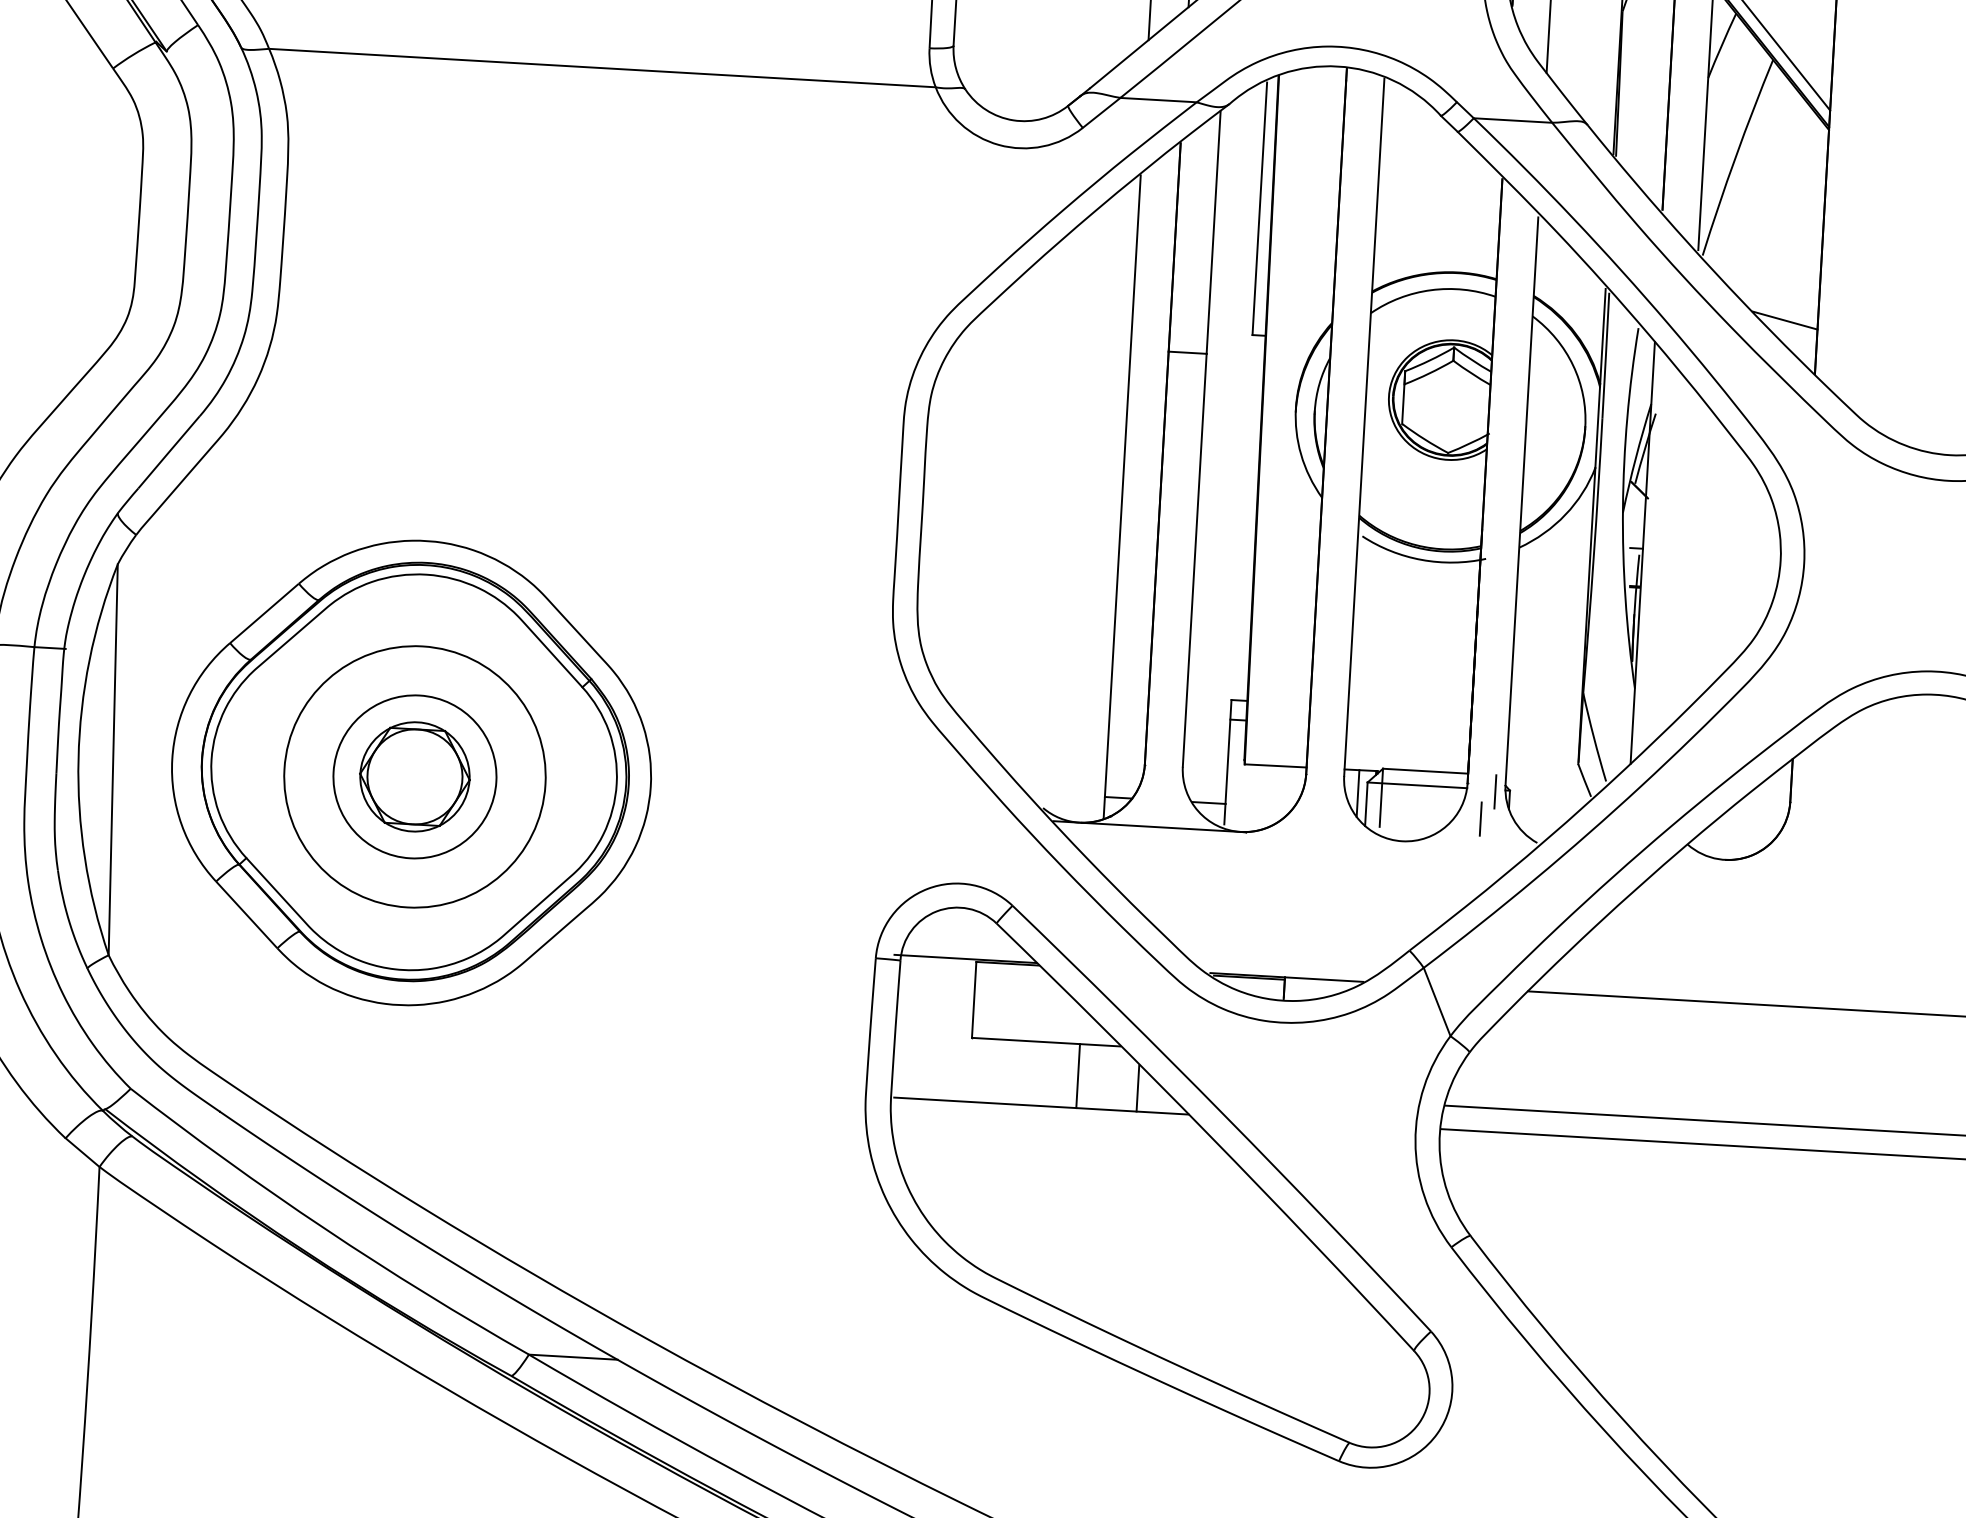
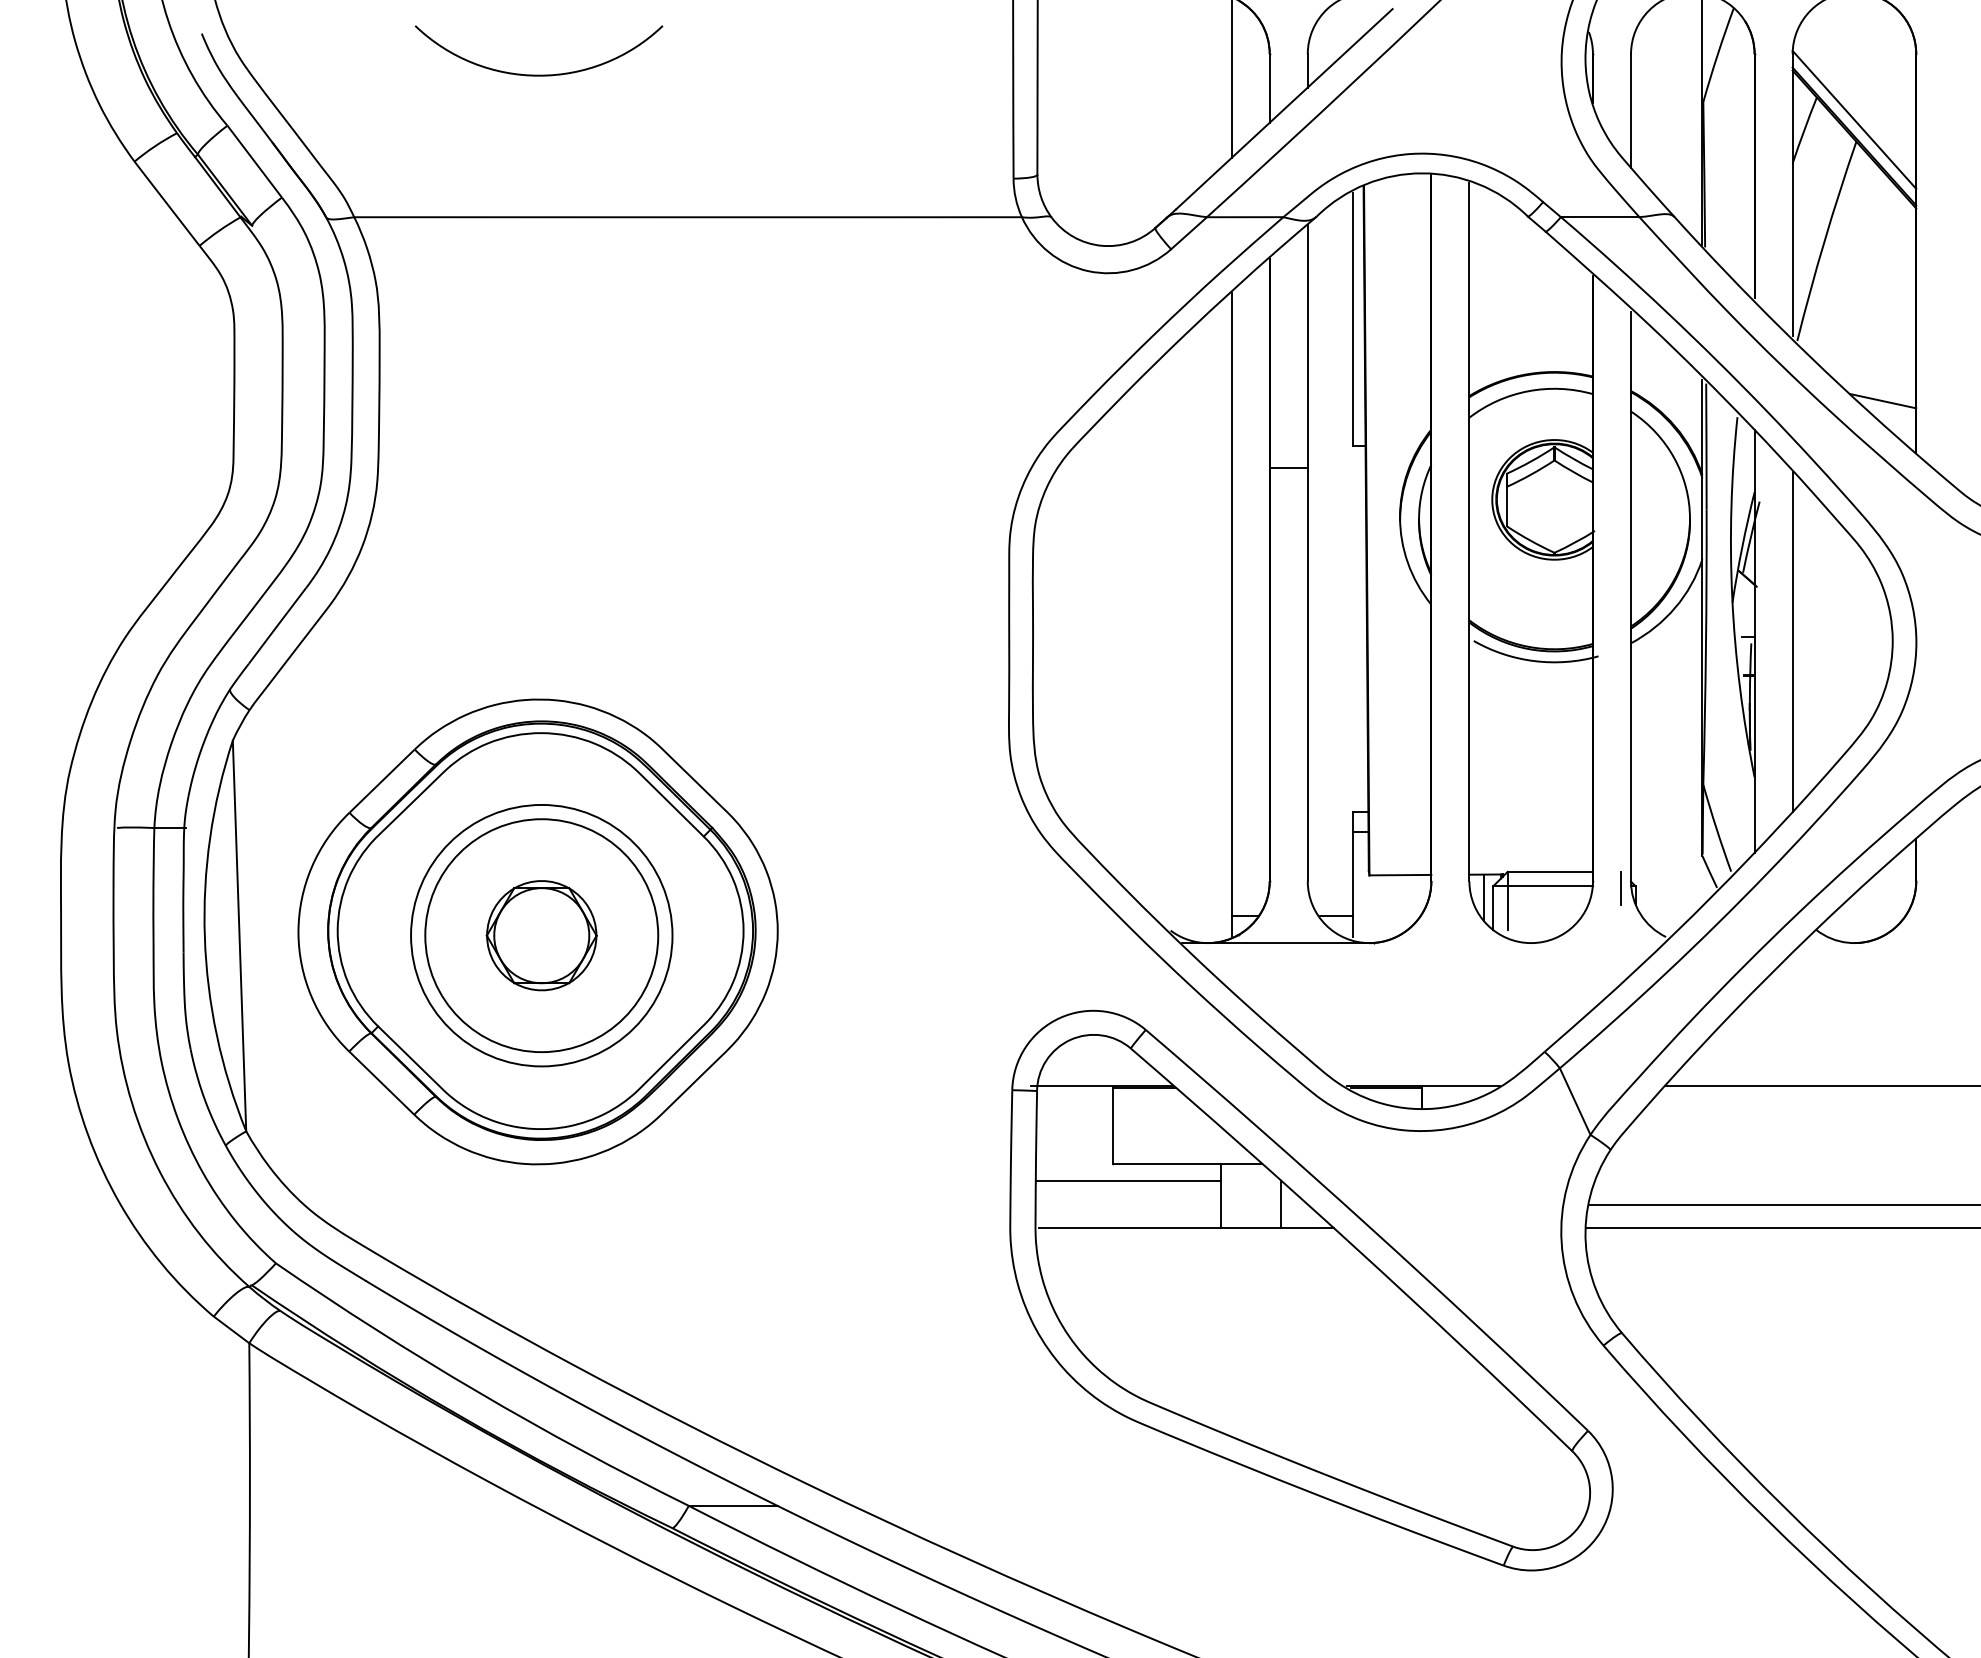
line: (1680, 555) -> (1792, 641), added
circle: (414, 776) -> (541, 935), size x1.43
line: (1480, 819) -> (1607, 916), removed
line: (986, 1055) -> (1128, 1180), added

